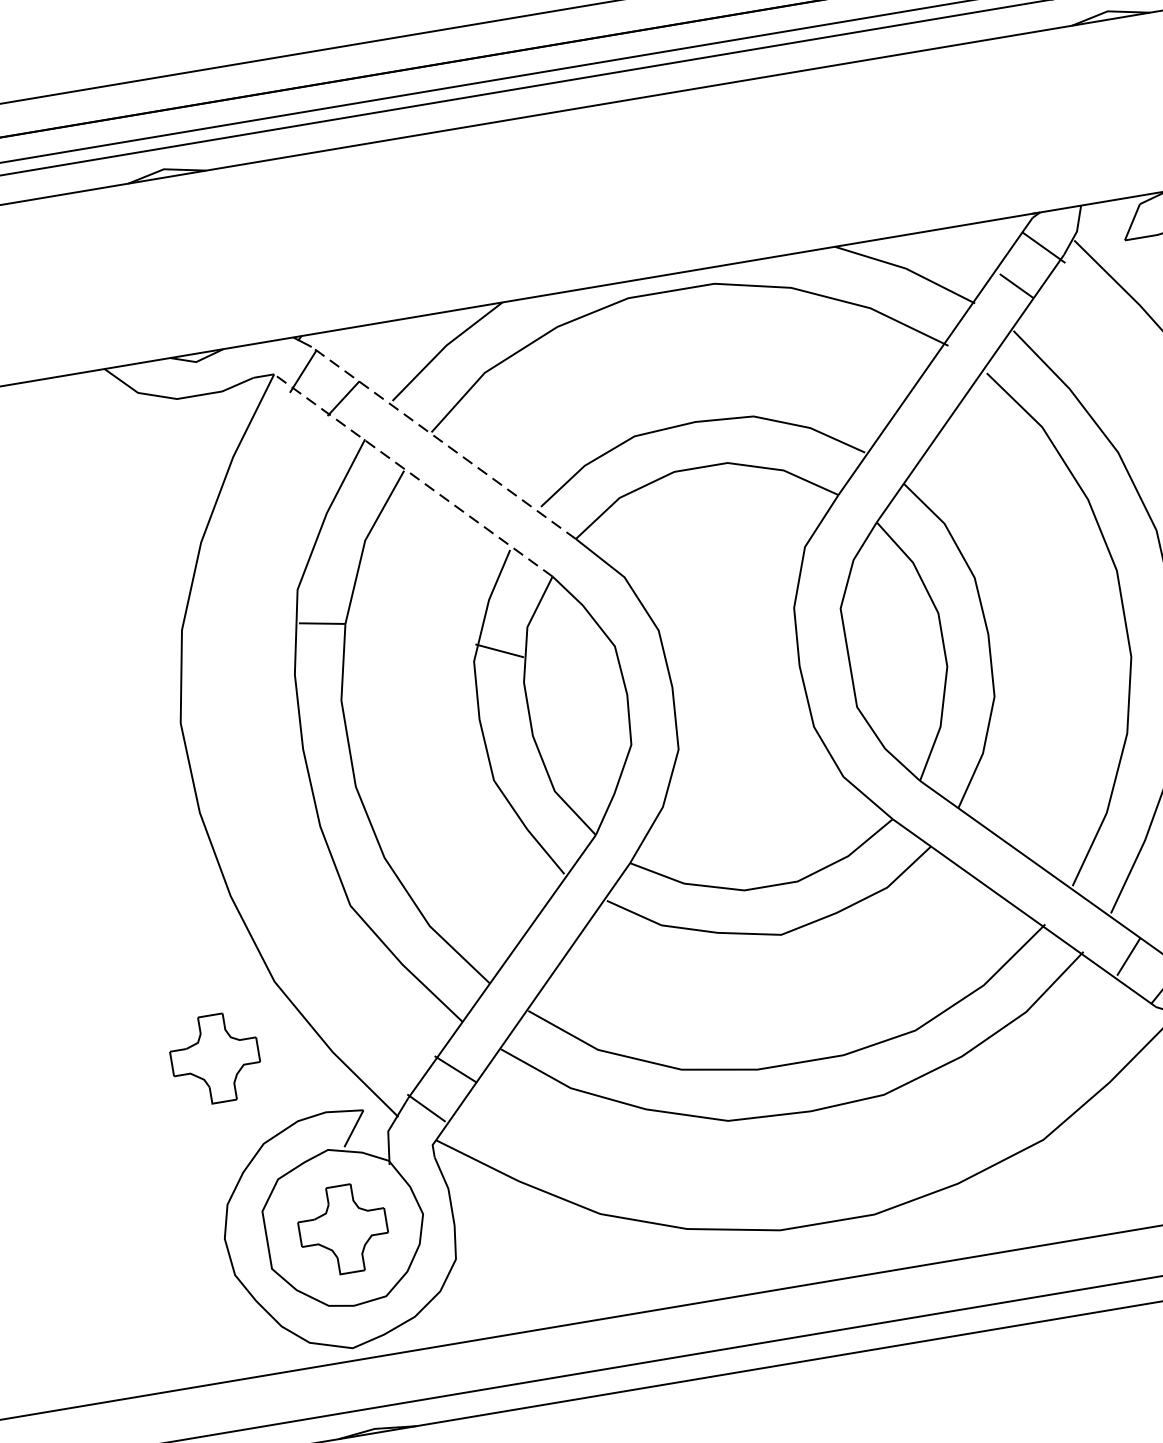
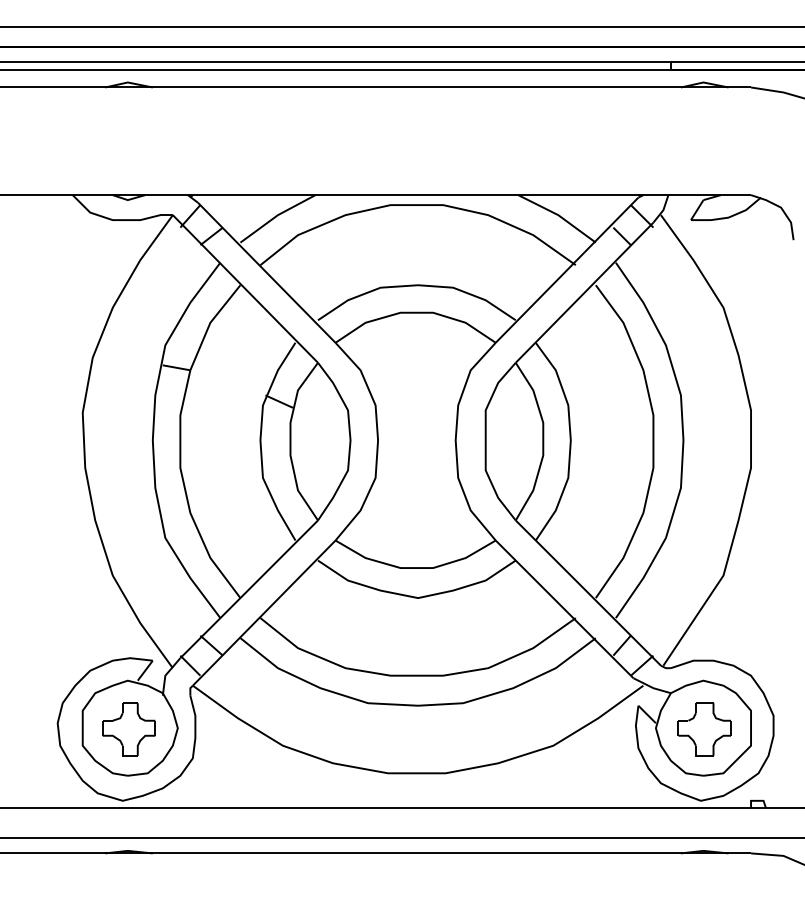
line: (443, 442) -> (266, 272), dashed -> solid
line: (413, 474) -> (245, 288), dashed -> solid
part: (214, 1059) -> (69, 615), removed

